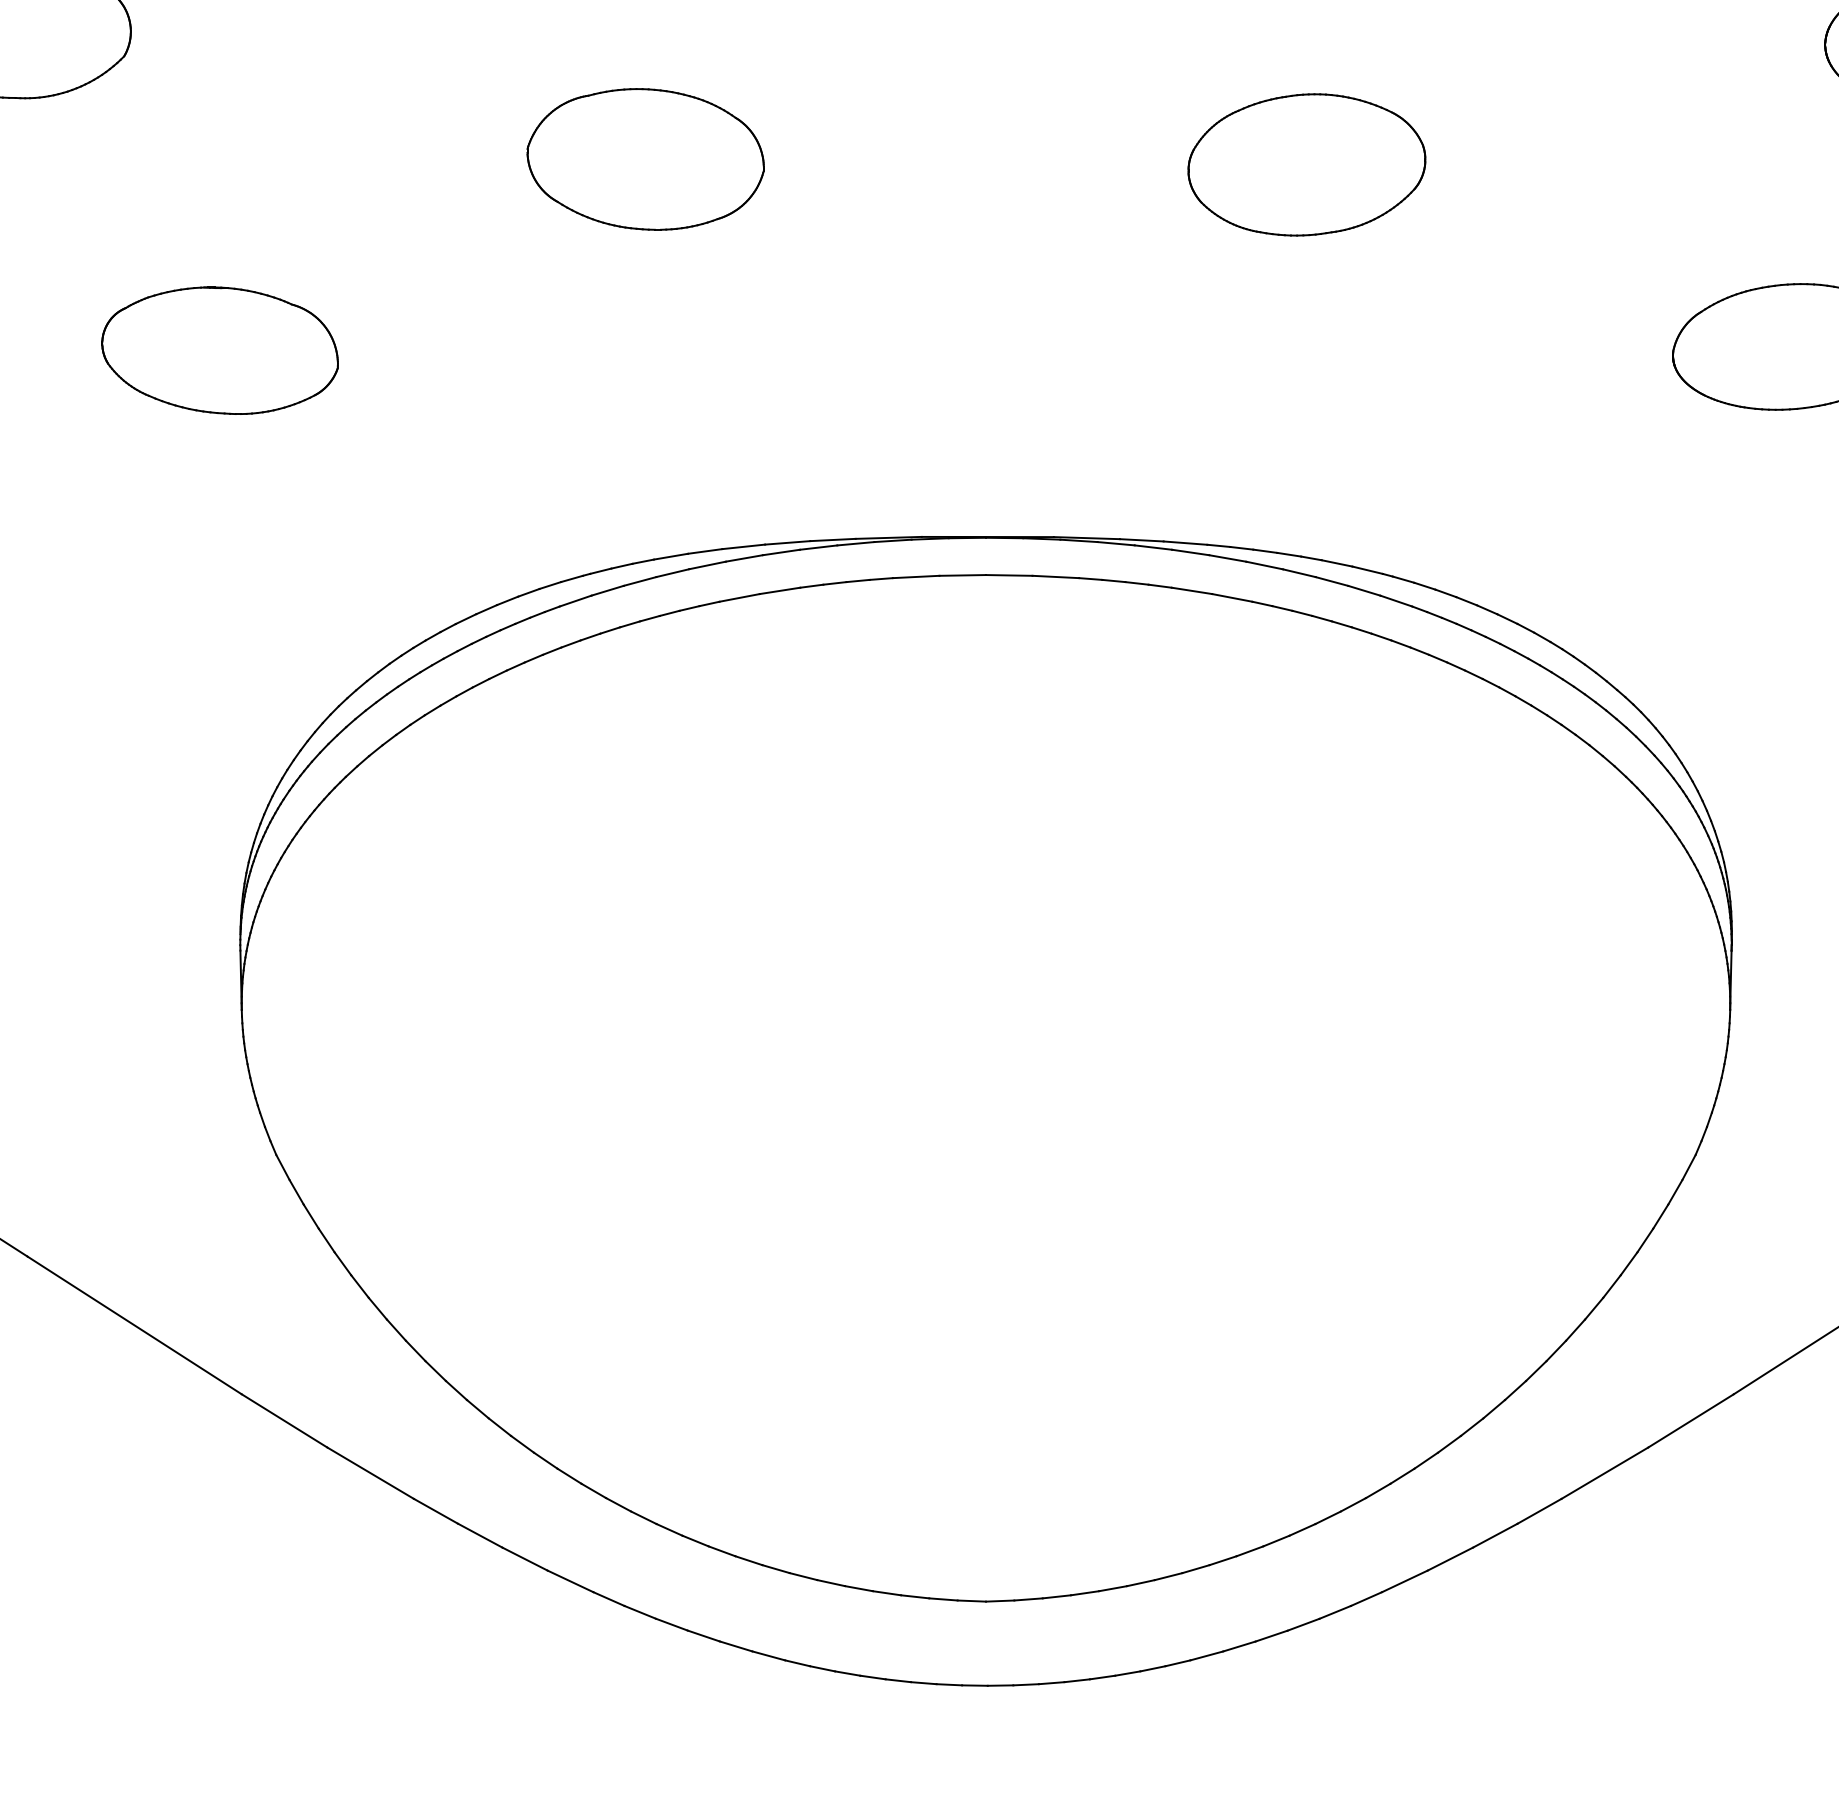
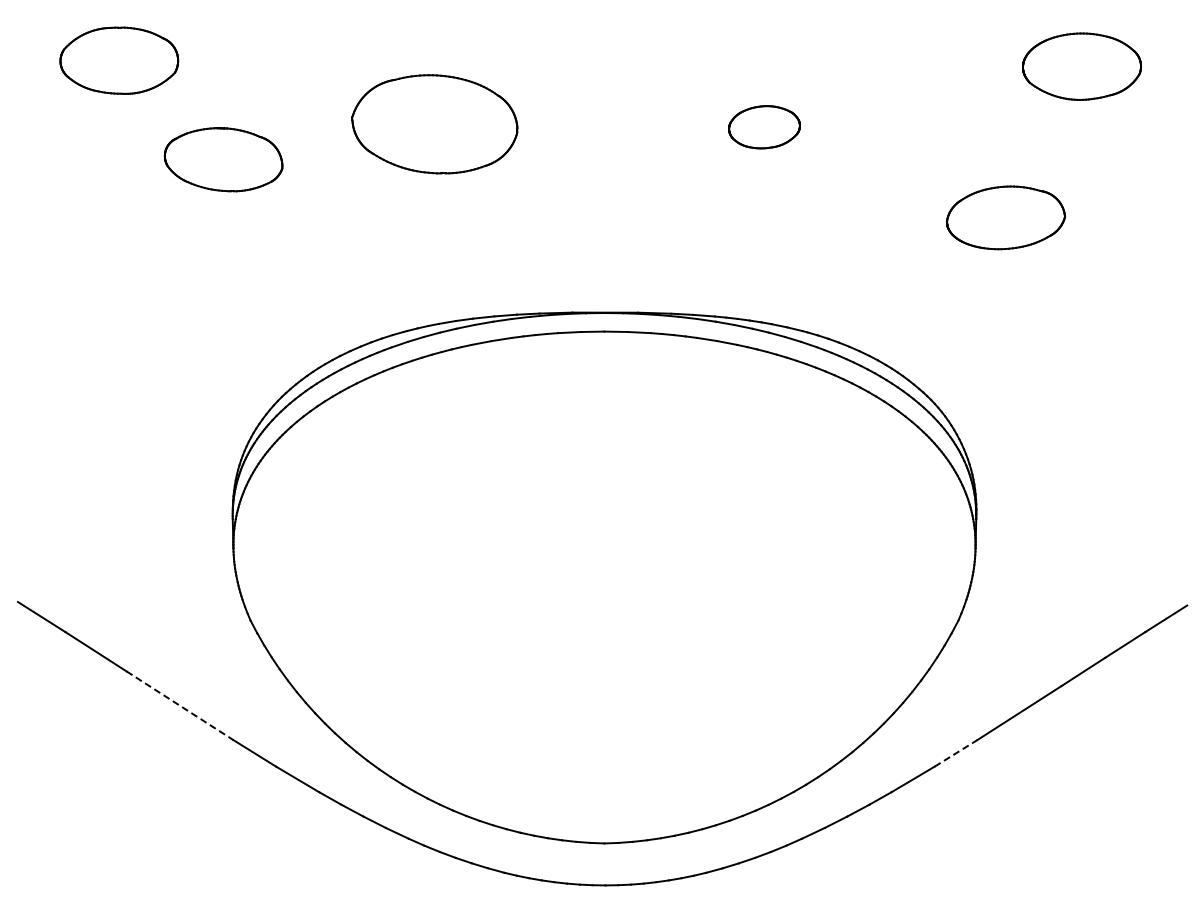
part: (645, 159) -> (434, 124), size x1.4
part: (1306, 165) -> (764, 127), size x0.6
part: (219, 350) -> (223, 159), moved
line: (135, 1324) -> (180, 705), solid -> dashed
line: (1691, 1421) -> (956, 753), solid -> dashed

